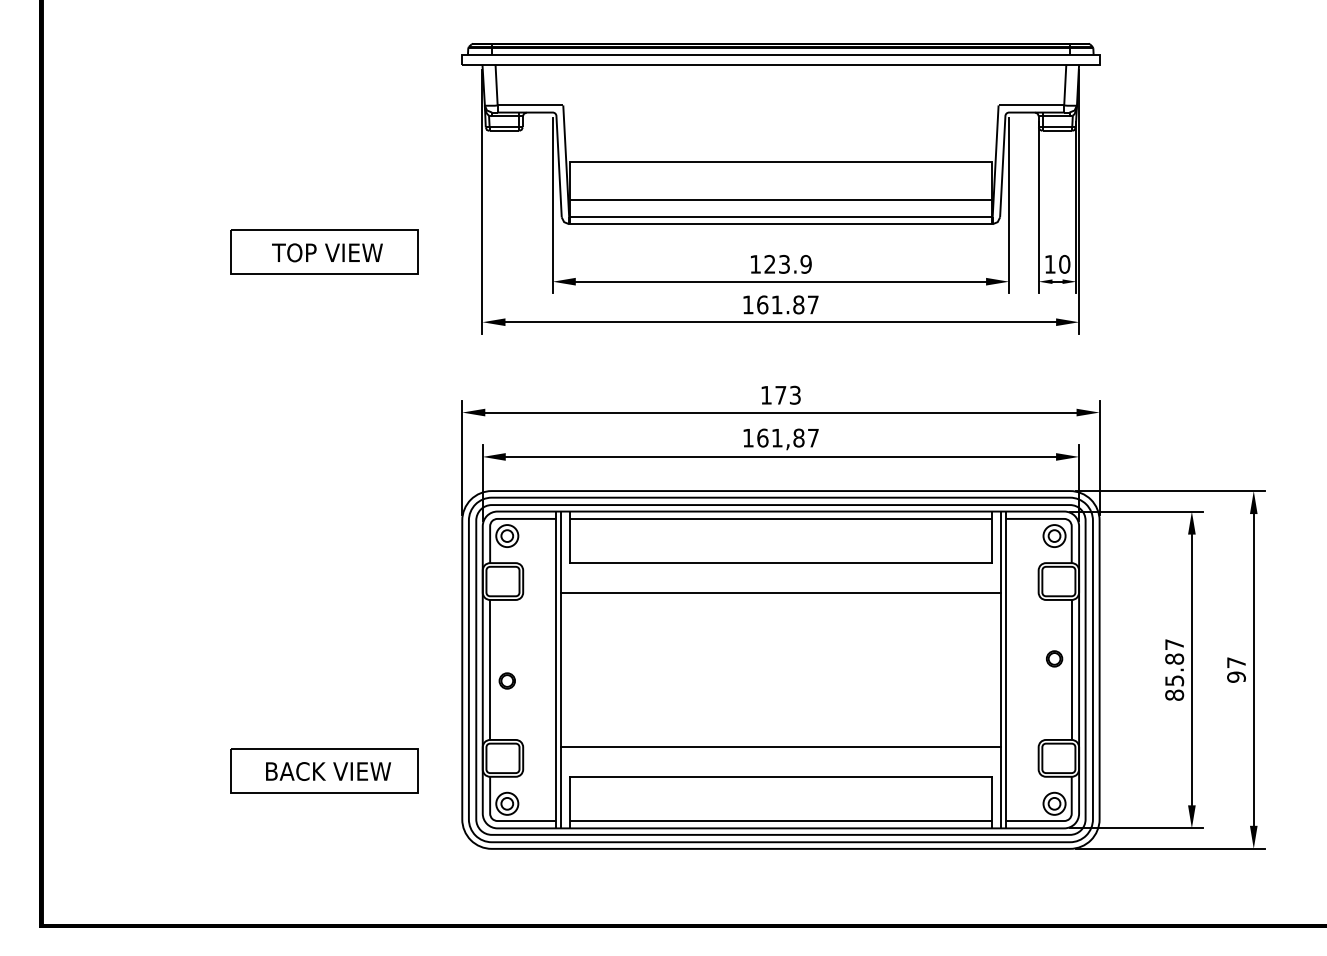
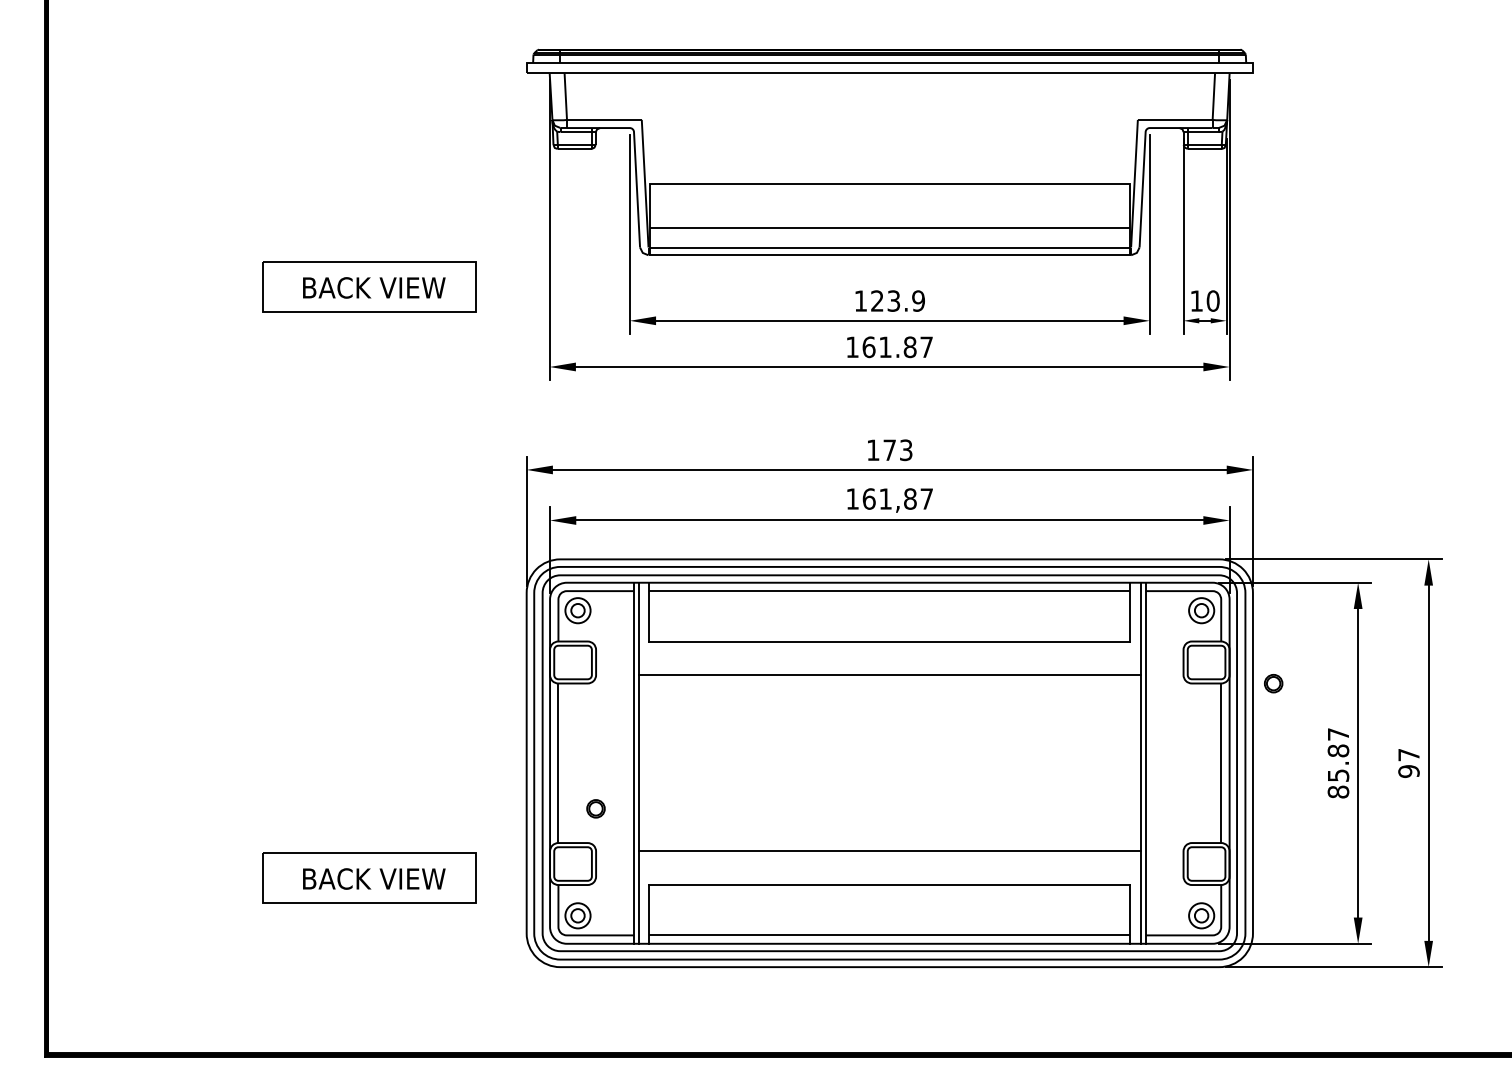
text: (328, 252) -> (374, 287), TOP VIEW -> BACK VIEW
part: (1054, 658) -> (1273, 683), moved
part: (506, 680) -> (595, 808), moved

